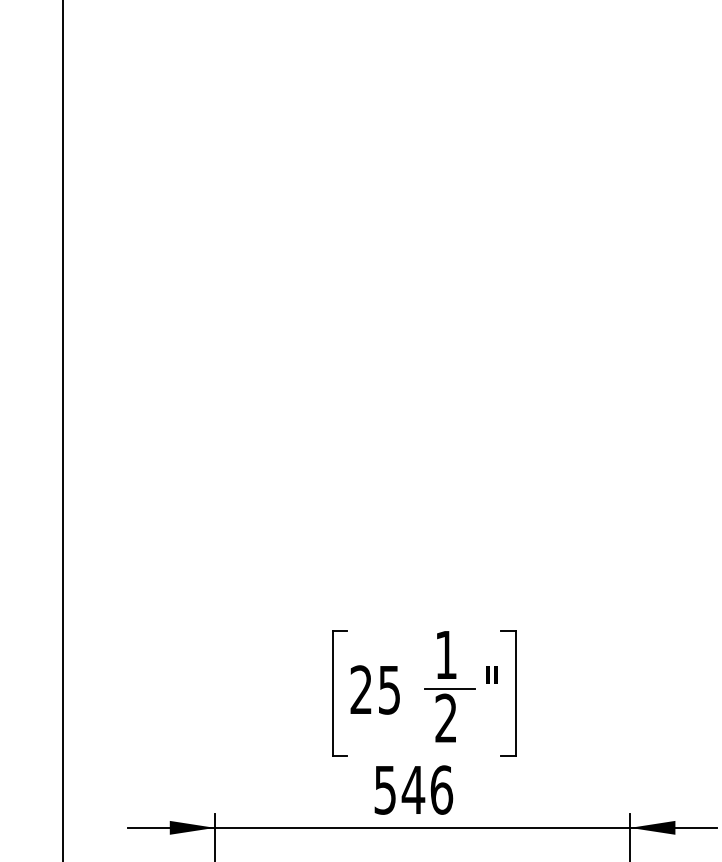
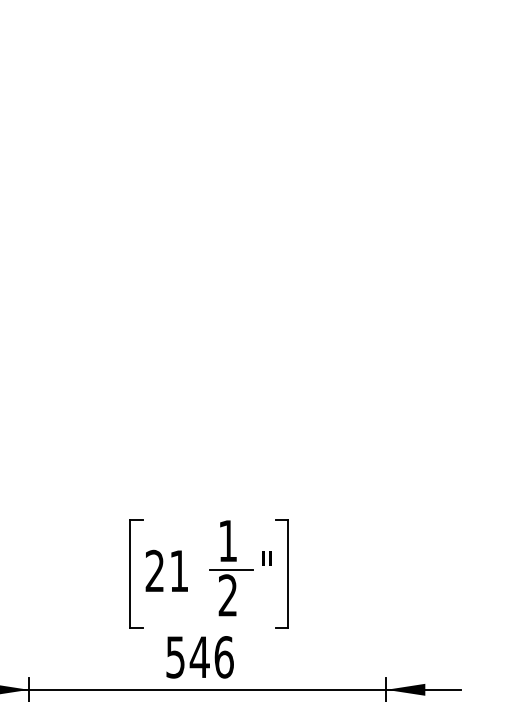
text: (389, 690) -> (179, 571), 25 -> 21

